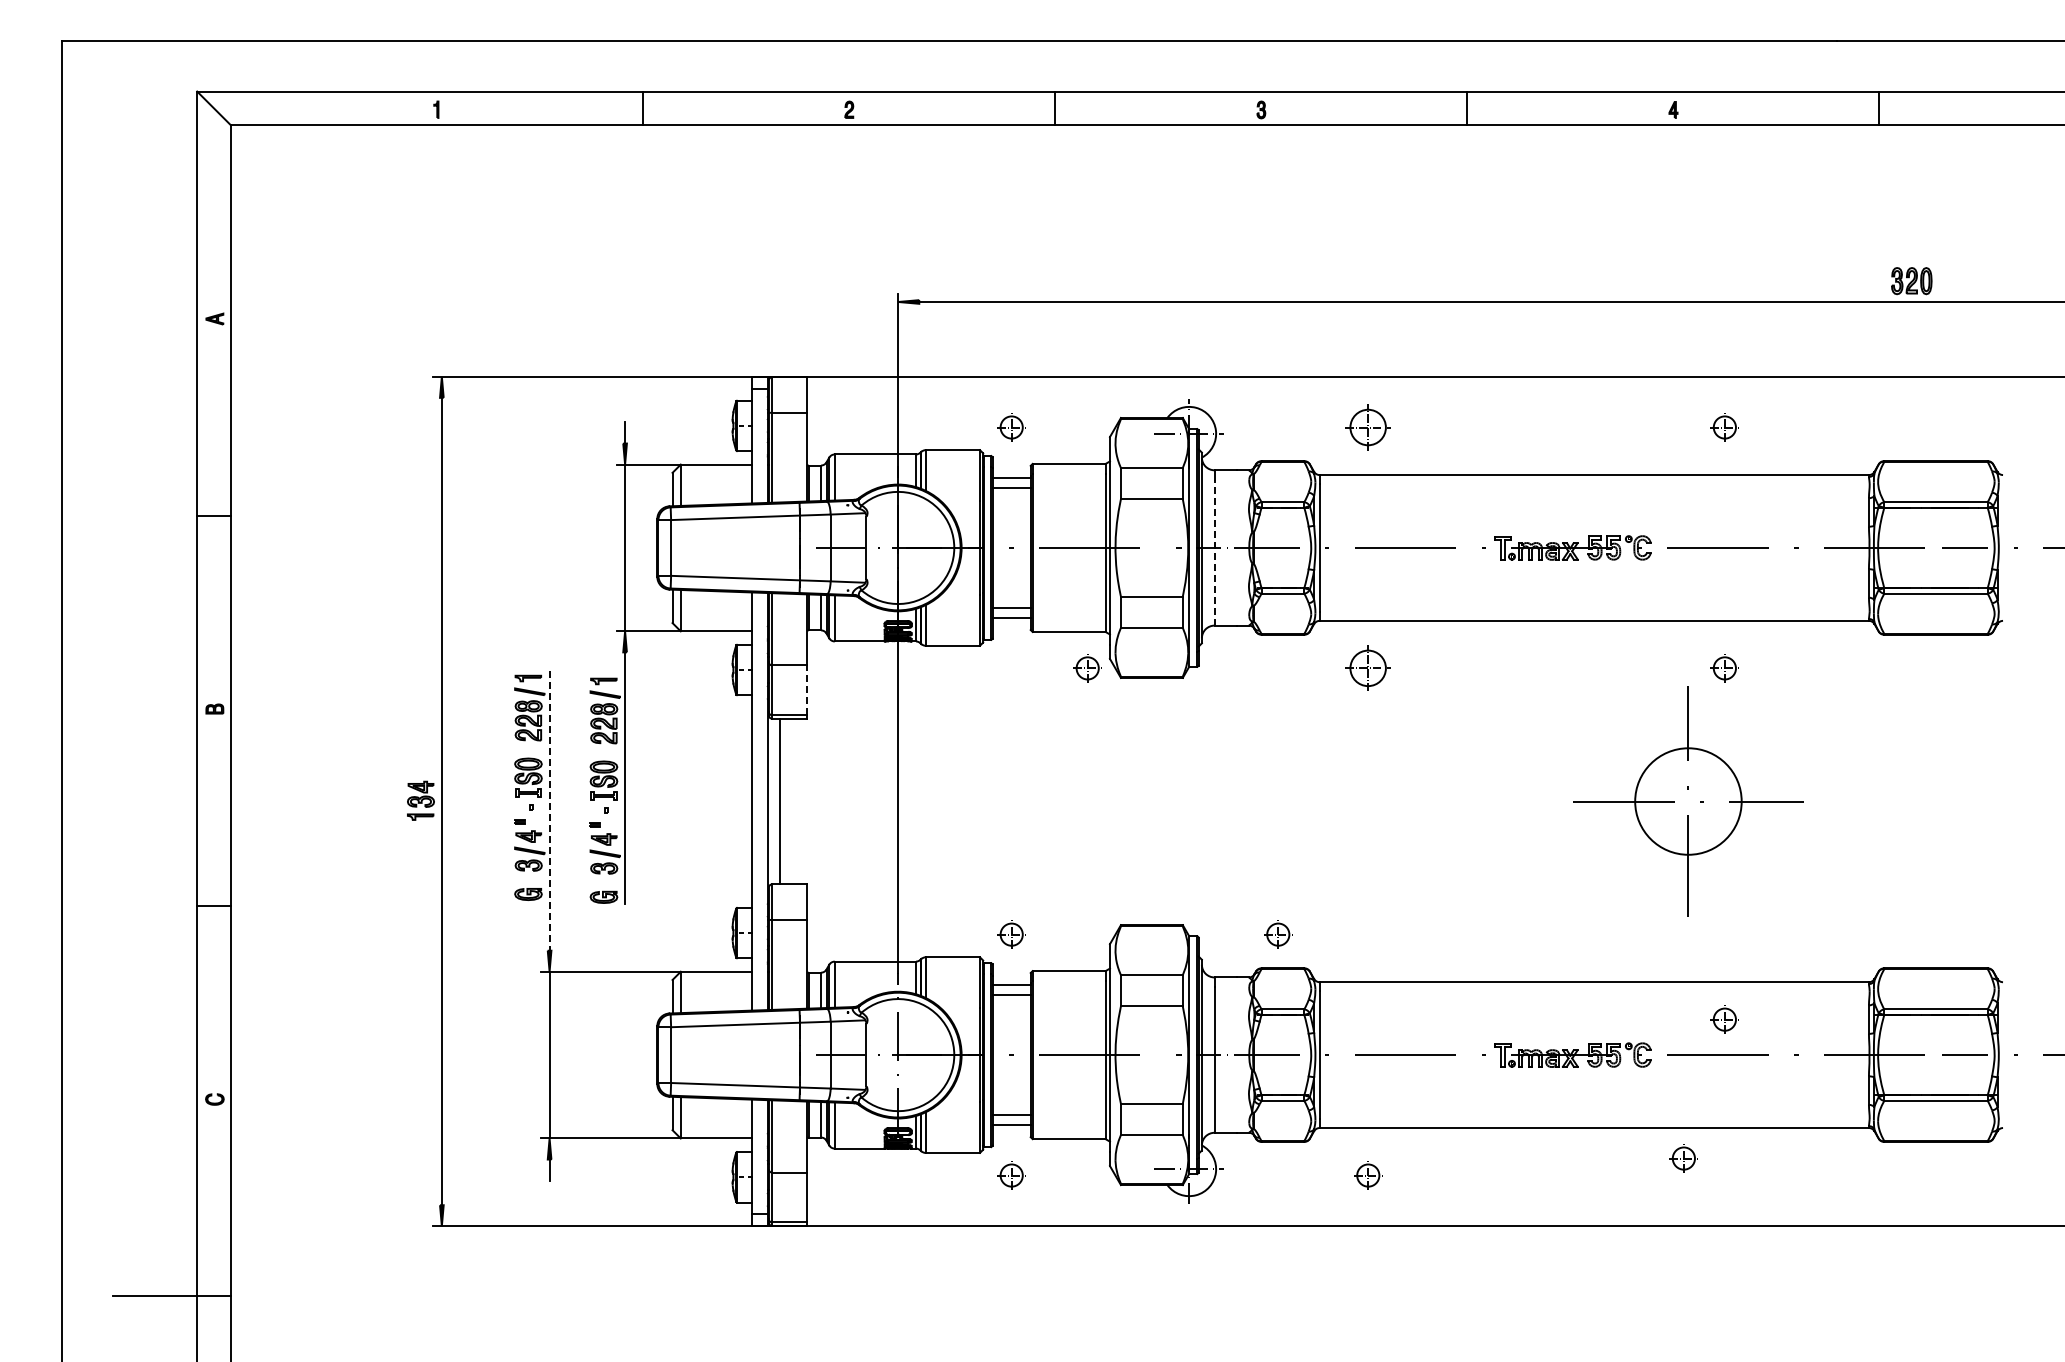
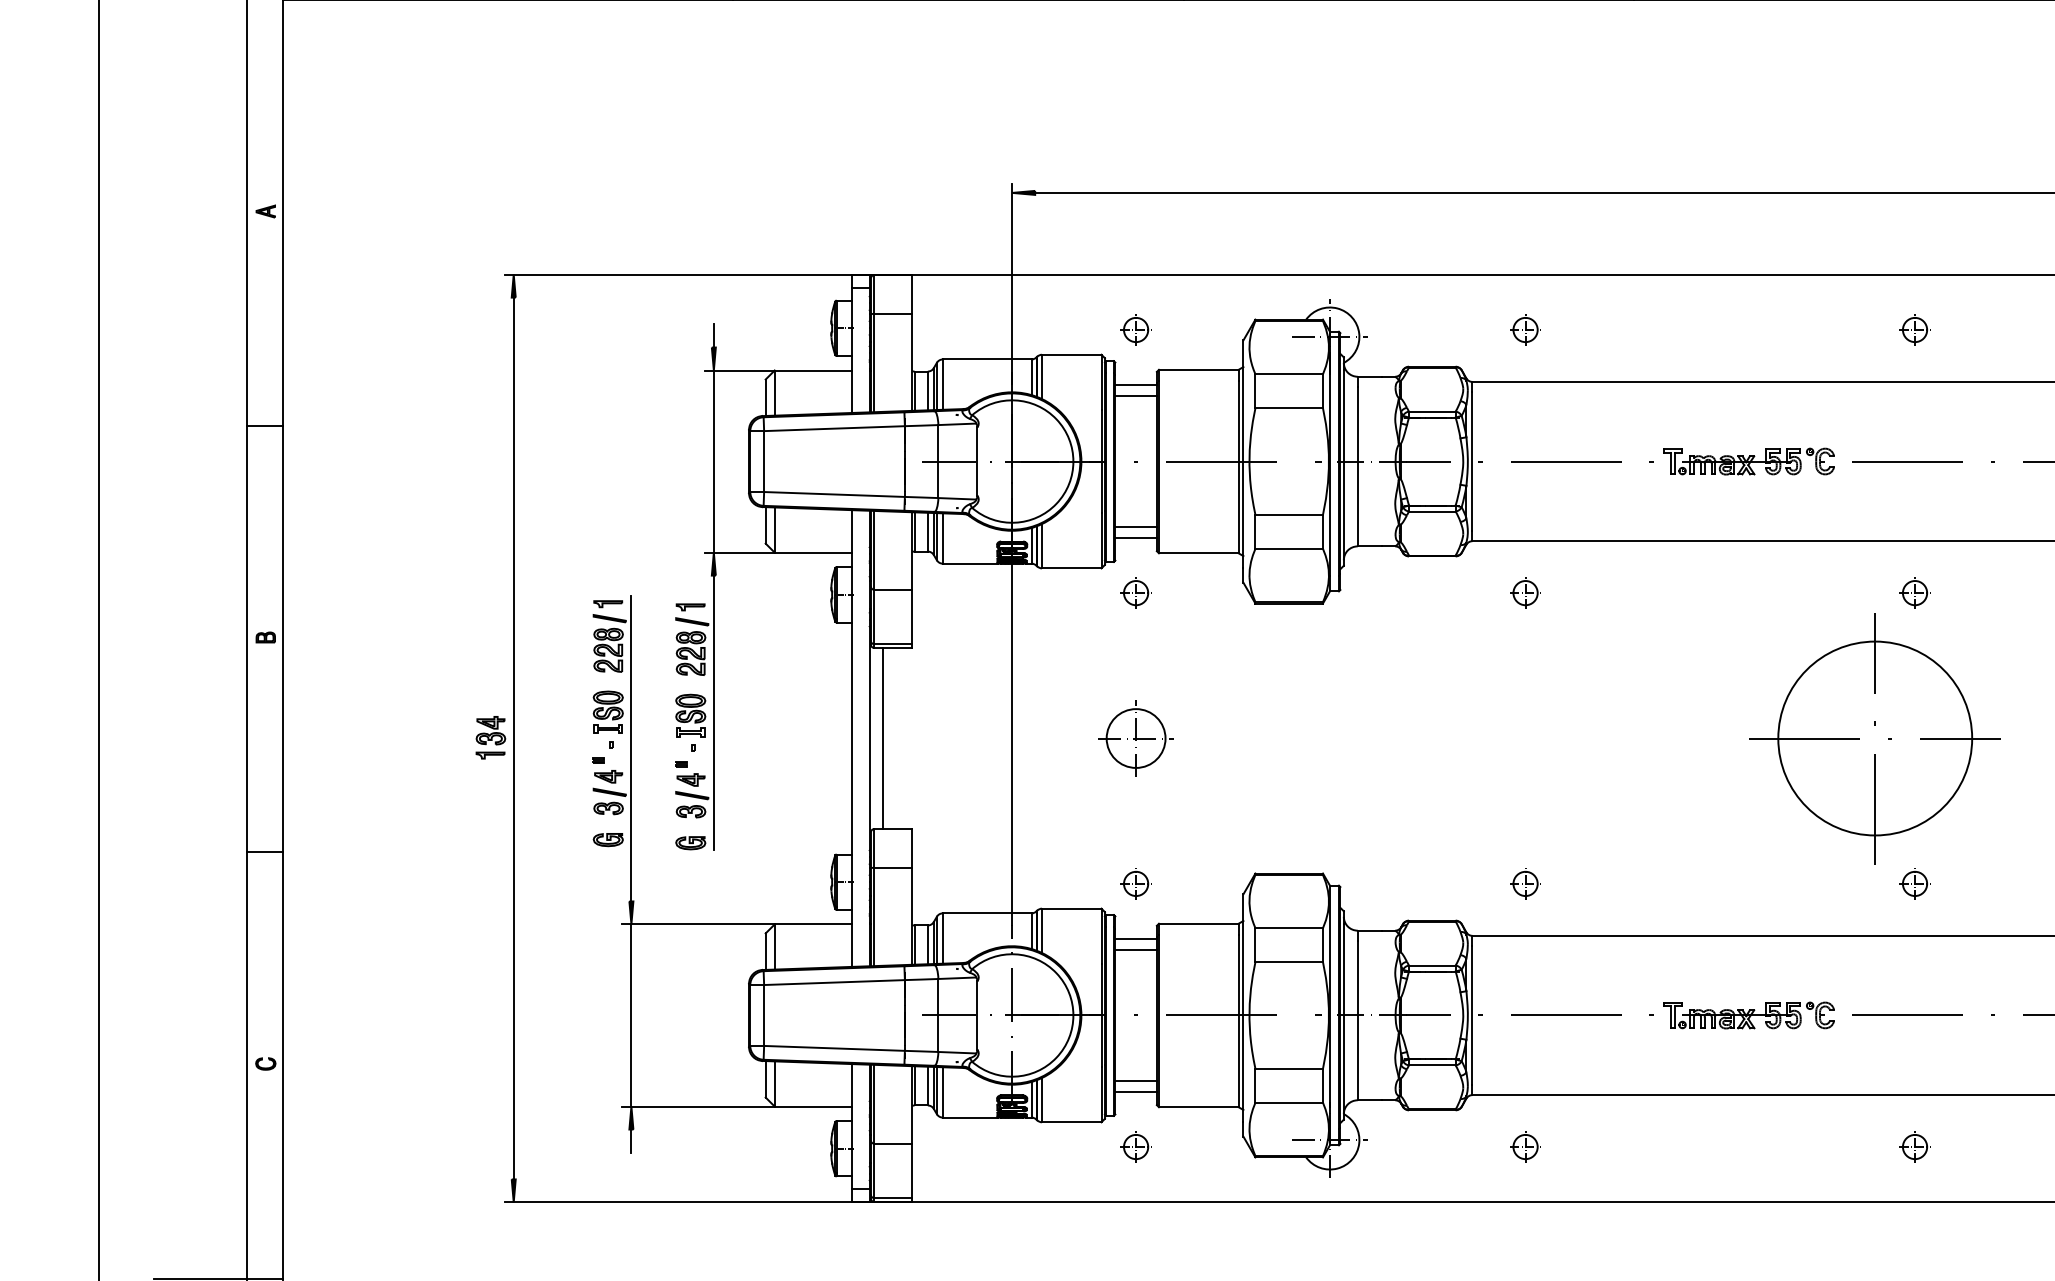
part: (1368, 427) -> (1525, 329), size x0.62
line: (1214, 552) -> (1357, 466), dashed -> solid
part: (1087, 668) -> (1135, 593), moved
part: (1368, 668) -> (1525, 593), size x0.62
line: (806, 690) -> (911, 617), dashed -> solid
part: (1011, 801) -> (1135, 738), added
circle: (1688, 801) -> (1875, 738), size x1.67
line: (549, 810) -> (631, 748), dashed -> solid
part: (1278, 934) -> (1525, 883), moved
part: (1724, 1019) -> (1914, 883), moved
part: (1683, 1158) -> (1914, 1146), moved

